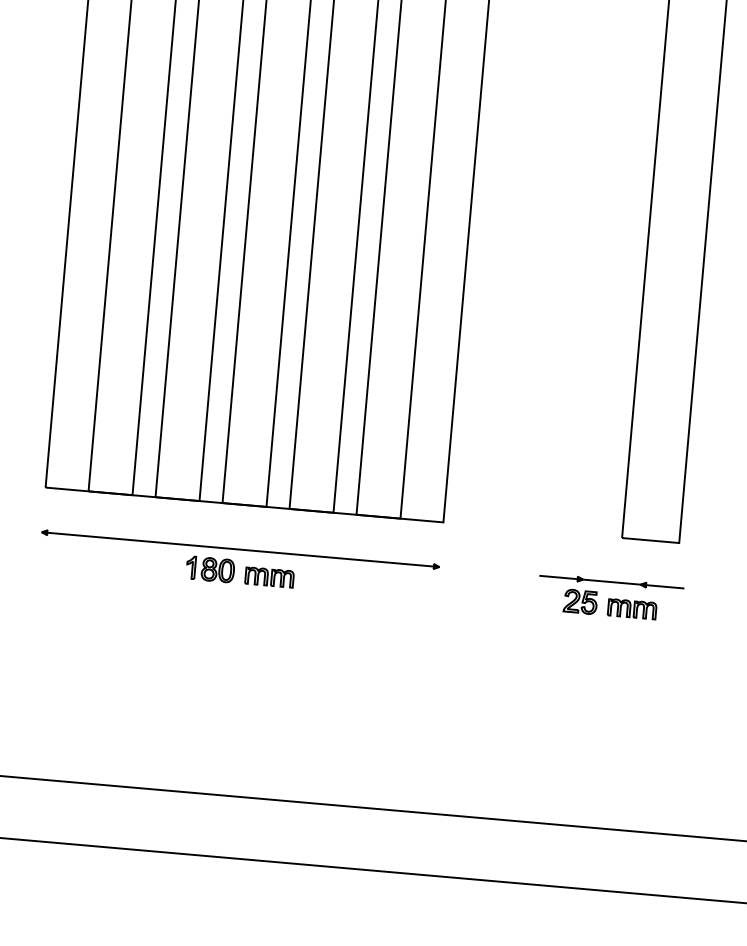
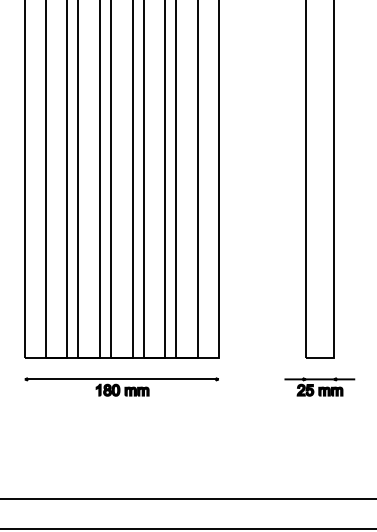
part: (609, 596) -> (319, 386), moved

